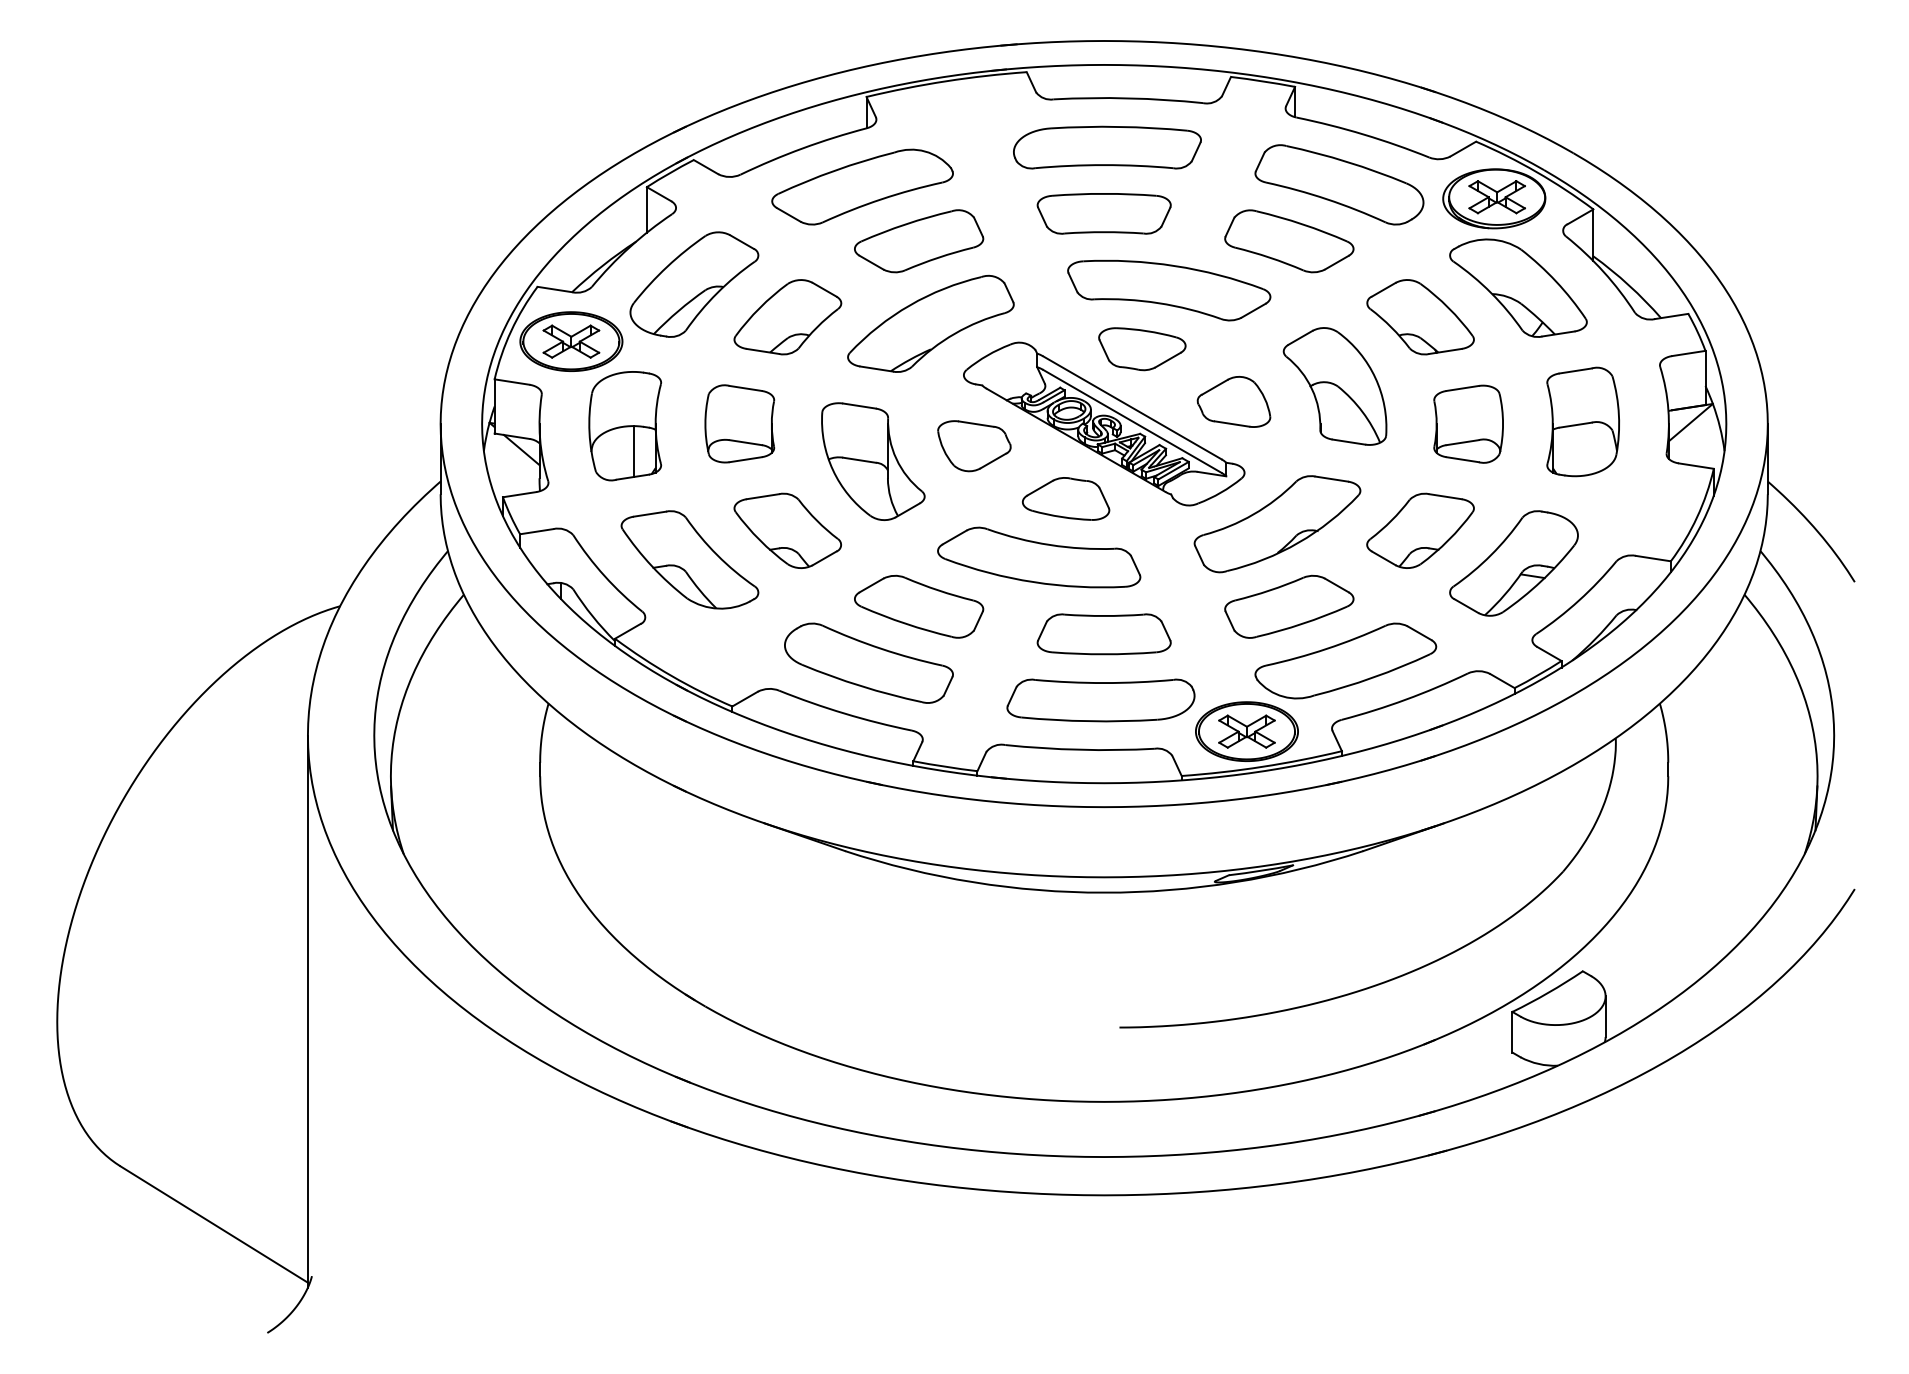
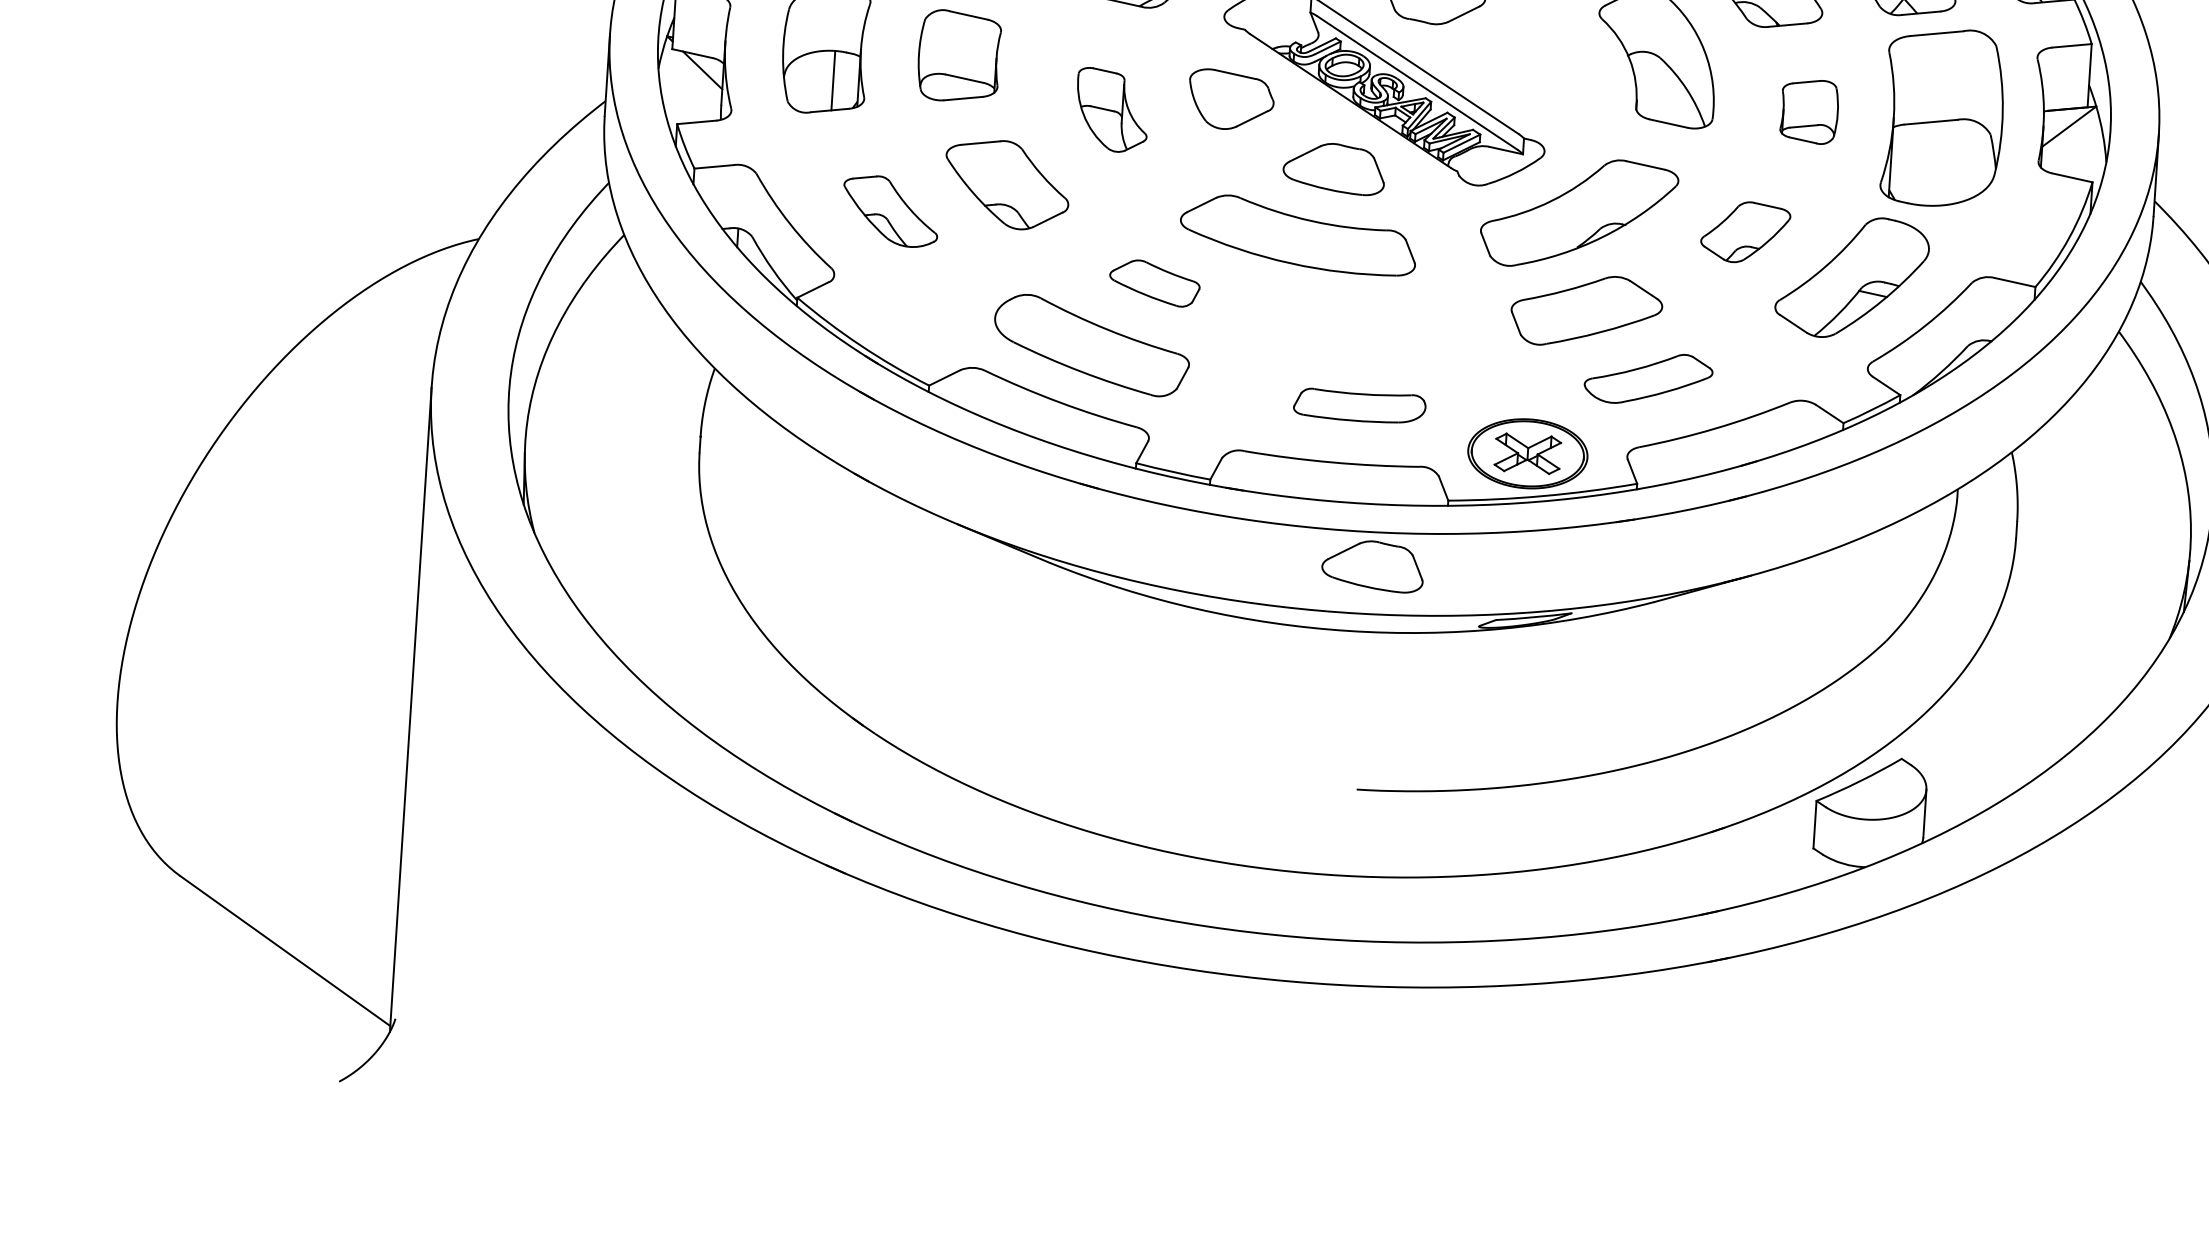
part: (1233, 401) -> (1537, 67), removed
part: (1582, 421) -> (1942, 117), size x1.4
part: (1468, 423) -> (1809, 110), size x0.7
part: (873, 461) -> (1112, 110), size x0.6
part: (1420, 530) -> (1745, 232), size x0.7
part: (689, 559) -> (890, 210), size x0.6
part: (919, 606) -> (1155, 283), size x0.6
part: (1103, 634) -> (1367, 329), removed
part: (1345, 660) -> (1648, 378), size x0.6
part: (1100, 700) -> (1359, 406), size x0.6
part: (1121, 835) -> (1373, 565), added

